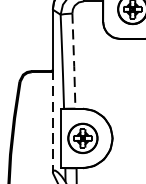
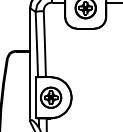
line: (73, 63) -> (44, 45), dashed -> solid
line: (53, 123) -> (30, 87), dashed -> solid

